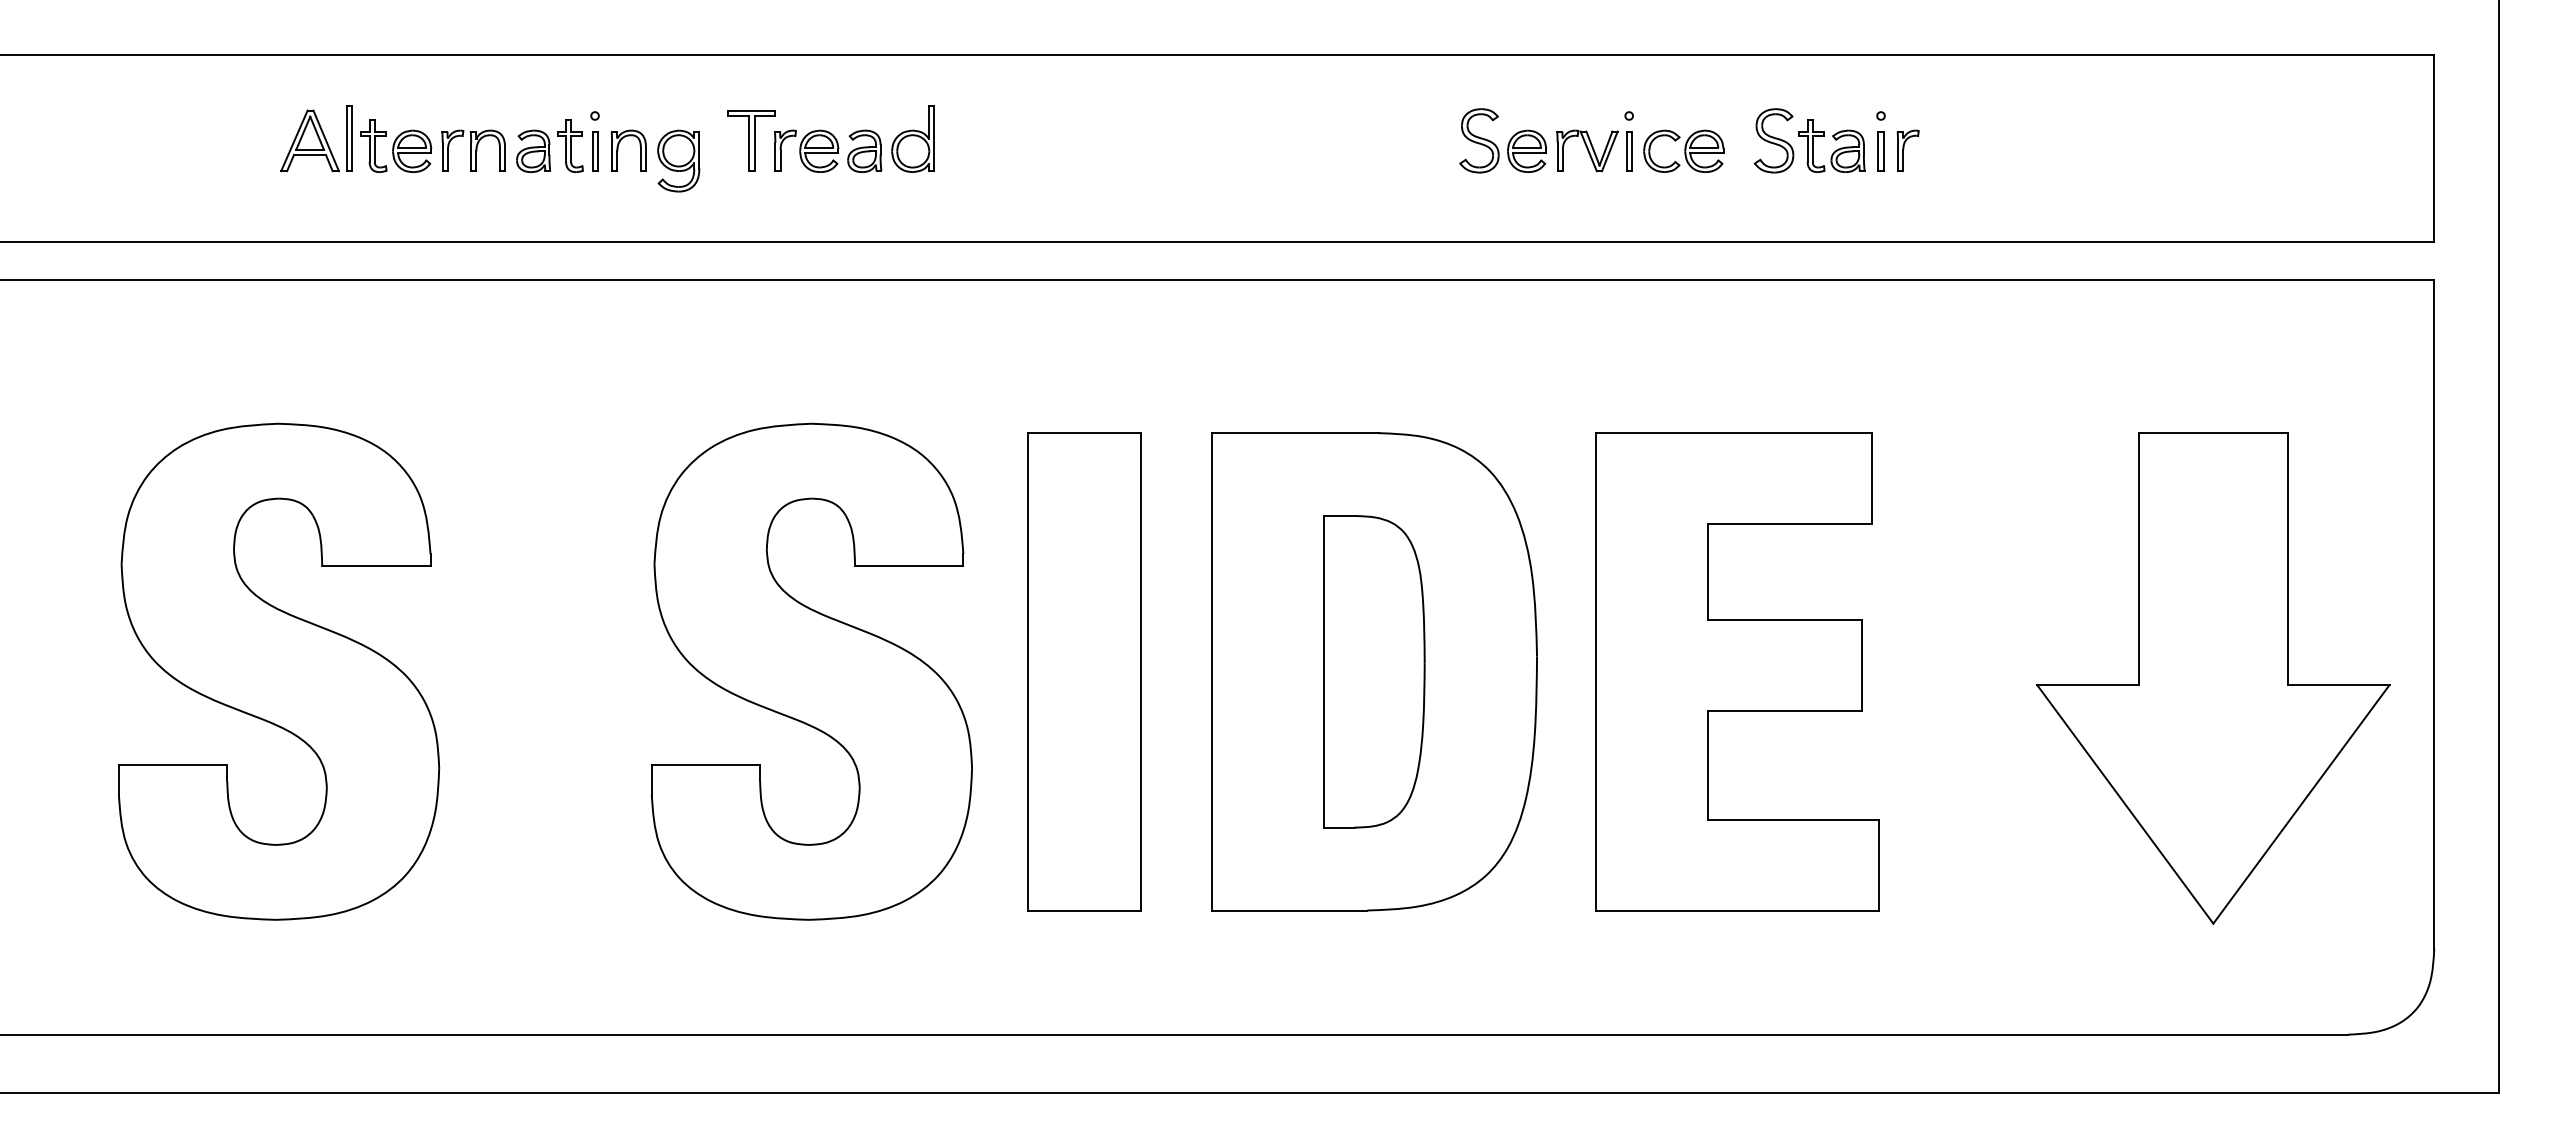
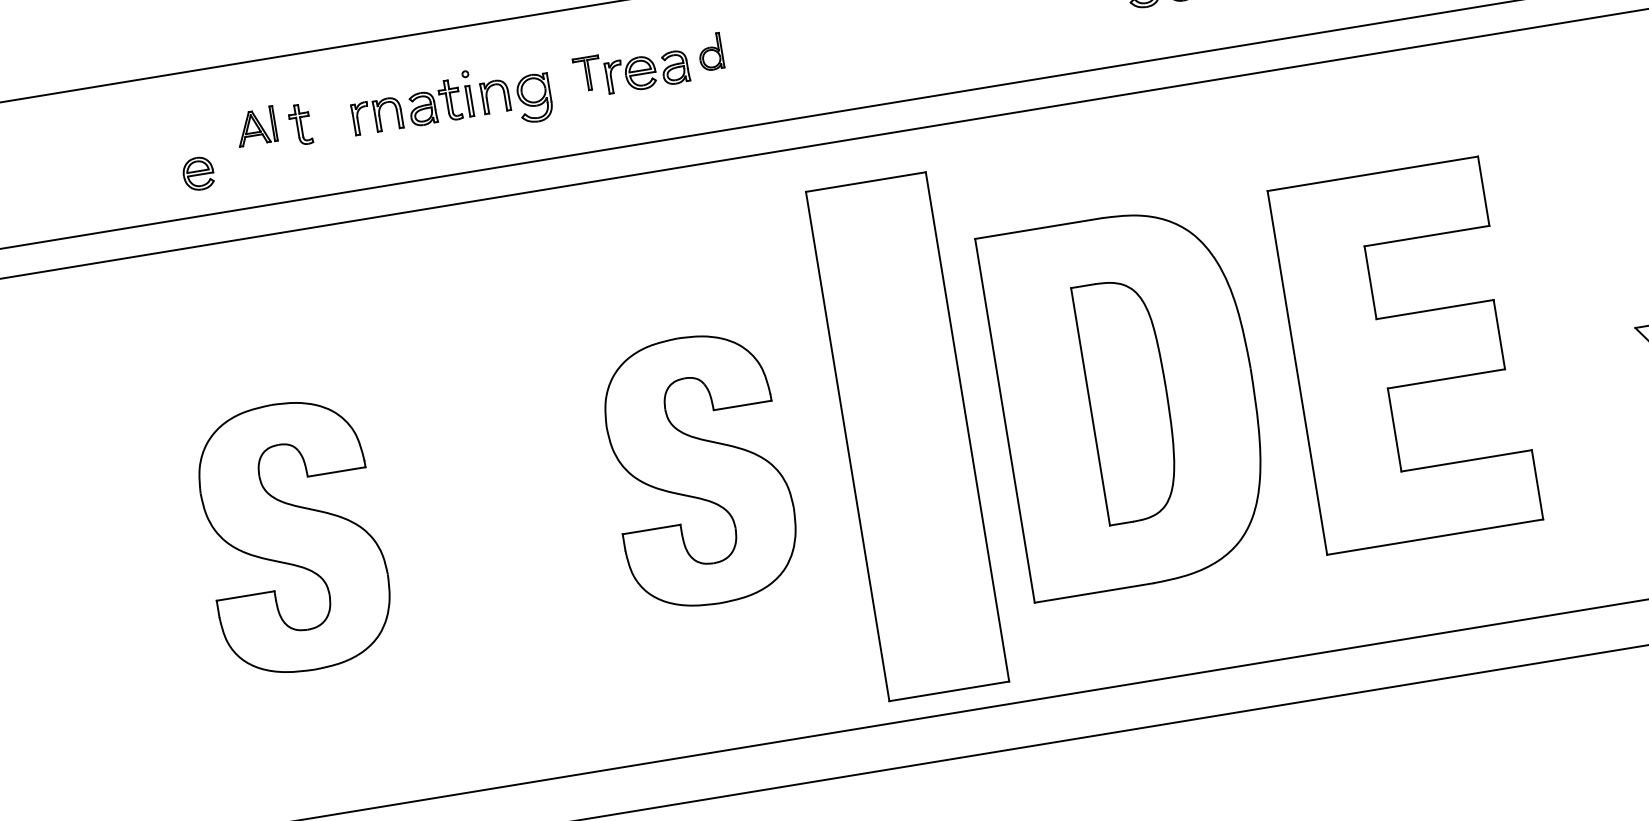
part: (316, 138) -> (255, 126), size x0.7
part: (912, 138) -> (710, 51), size x0.7
part: (751, 140) -> (587, 73), size x0.7
part: (412, 150) -> (198, 173), moved
part: (279, 671) -> (294, 536), size x0.7
part: (811, 671) -> (699, 470), size x0.7
part: (1084, 671) -> (907, 436), size x1.4

